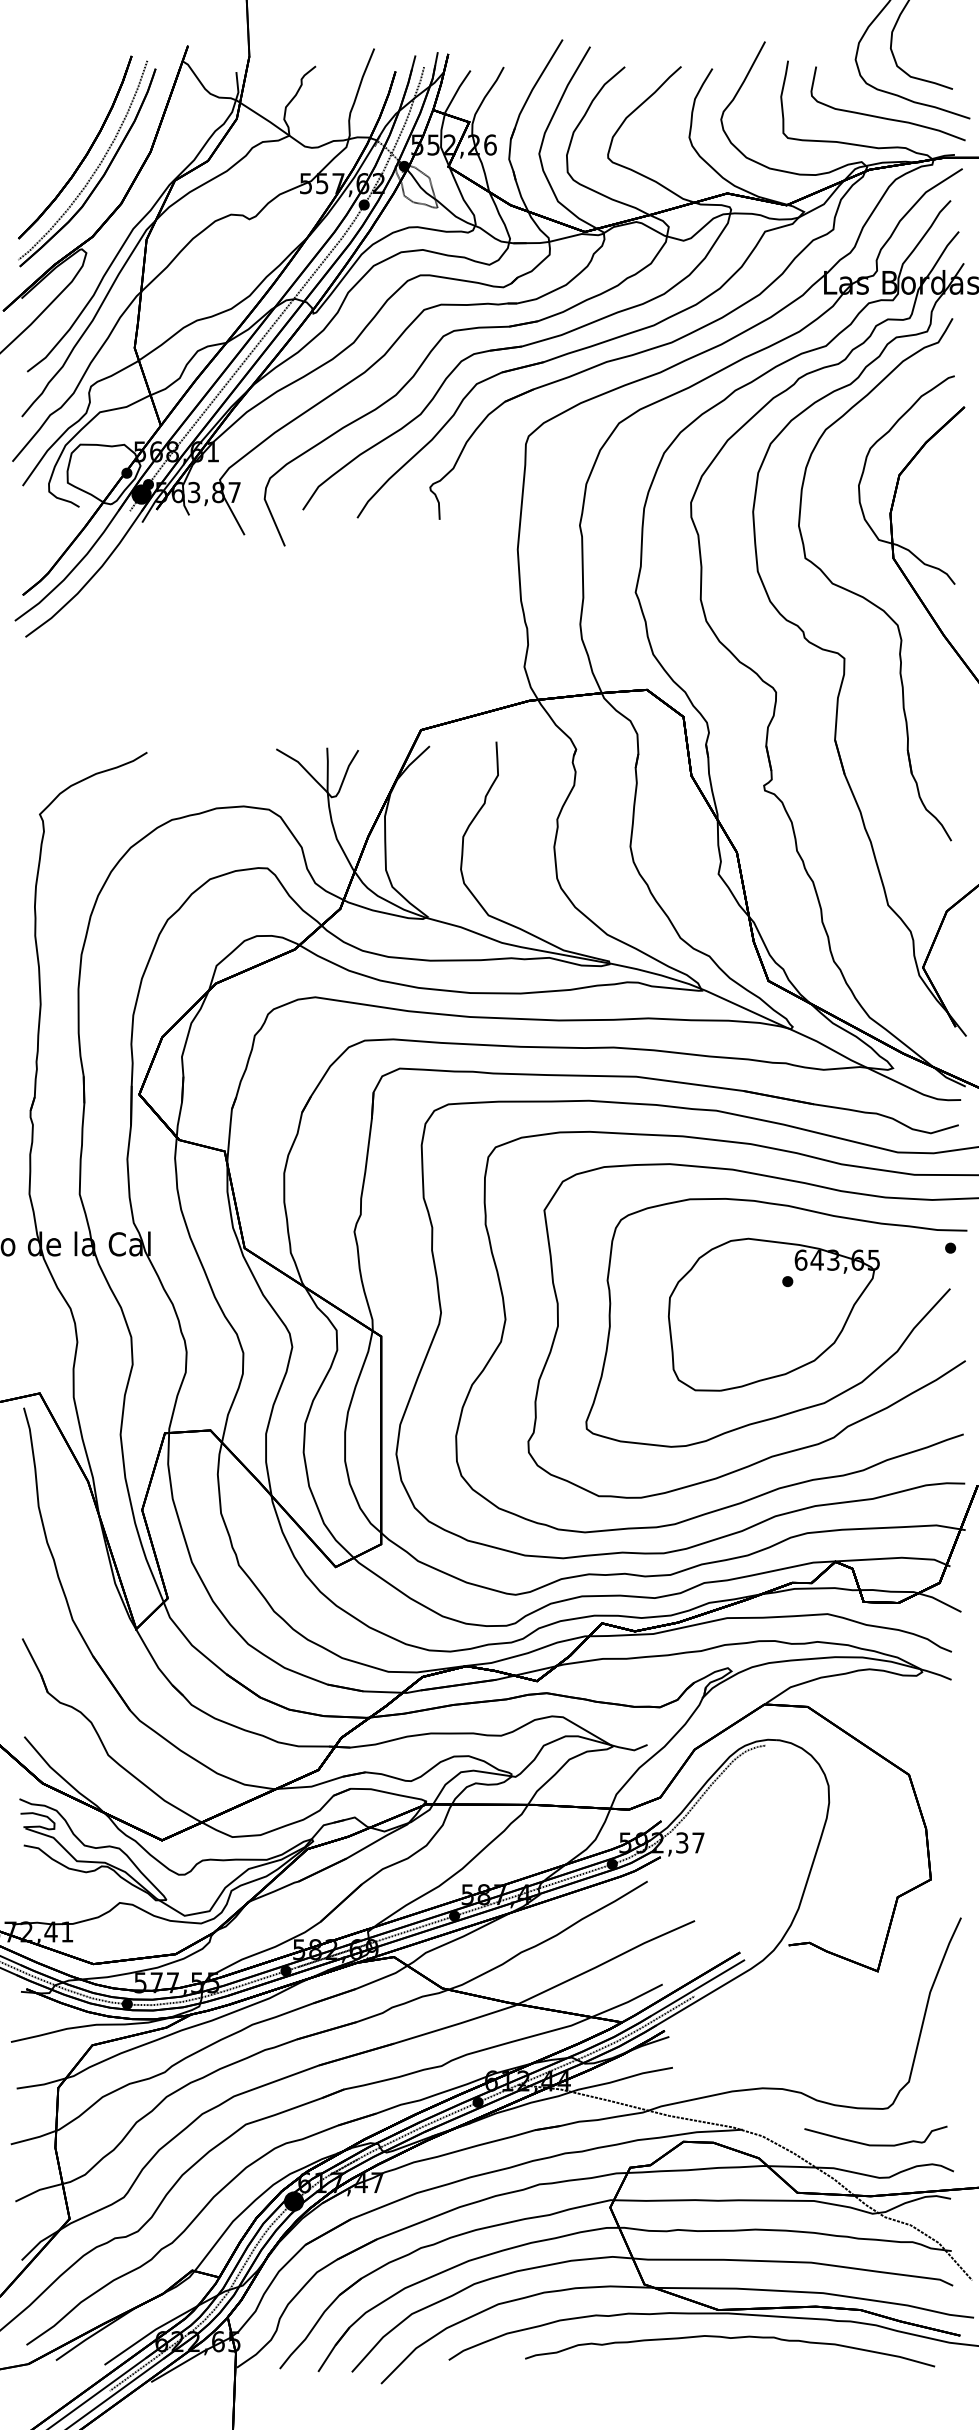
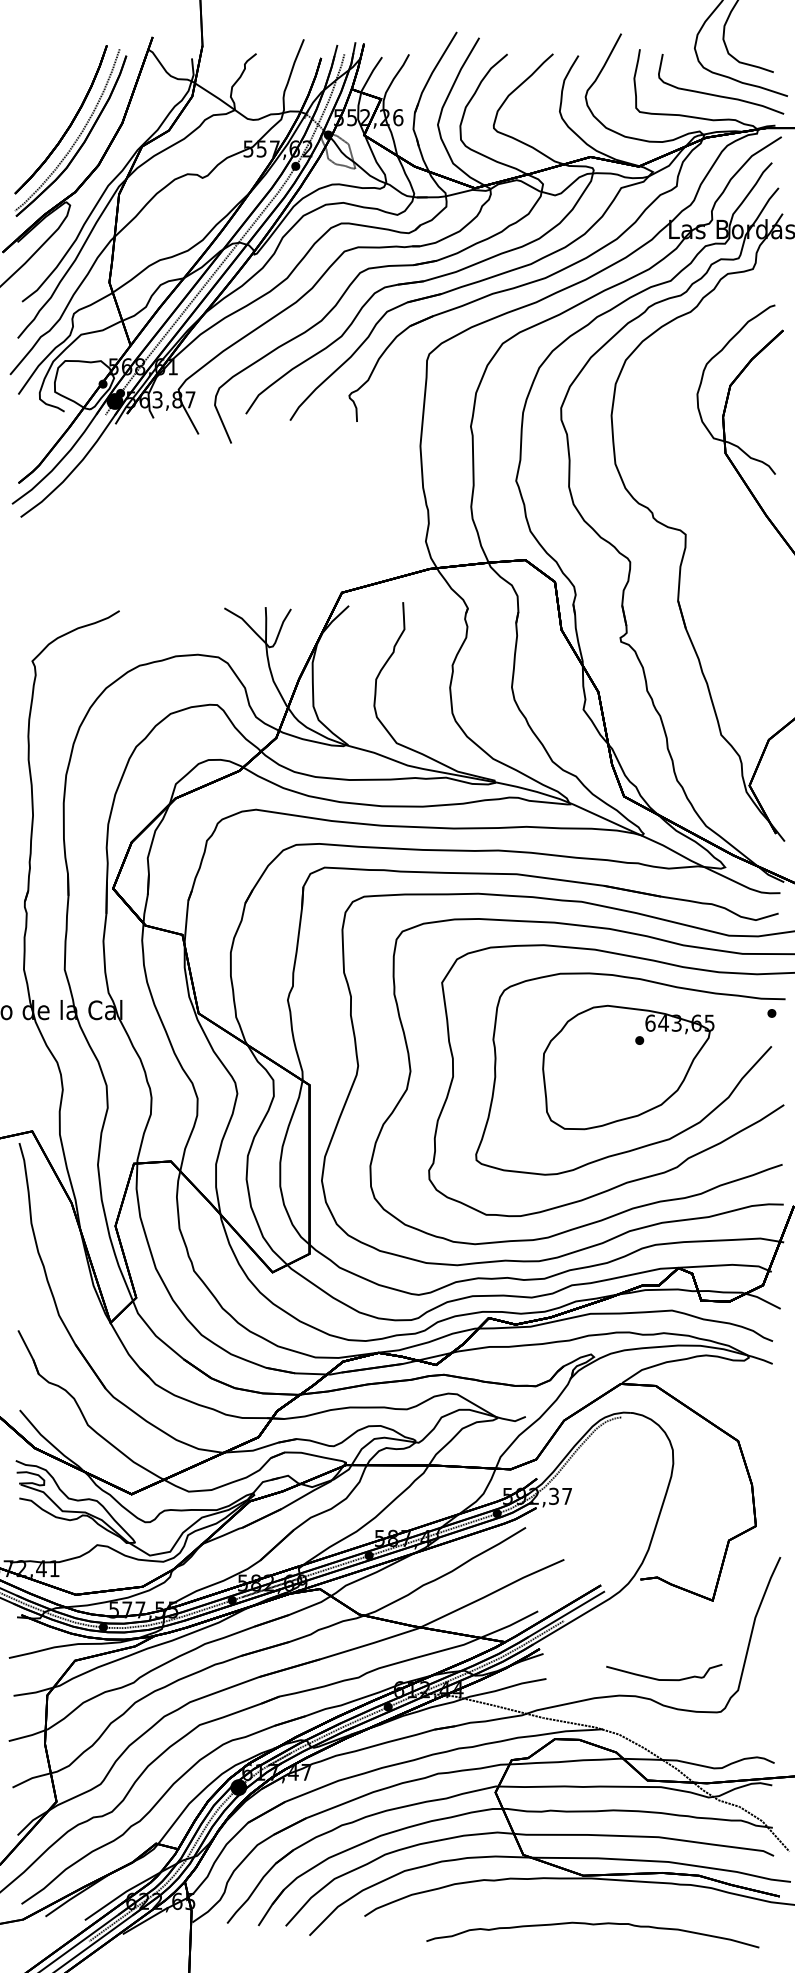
part: (865, 596) -> (702, 484), removed
curve: (876, 2144) -> (664, 1679), moved
part: (729, 2339) -> (592, 1925), moved

